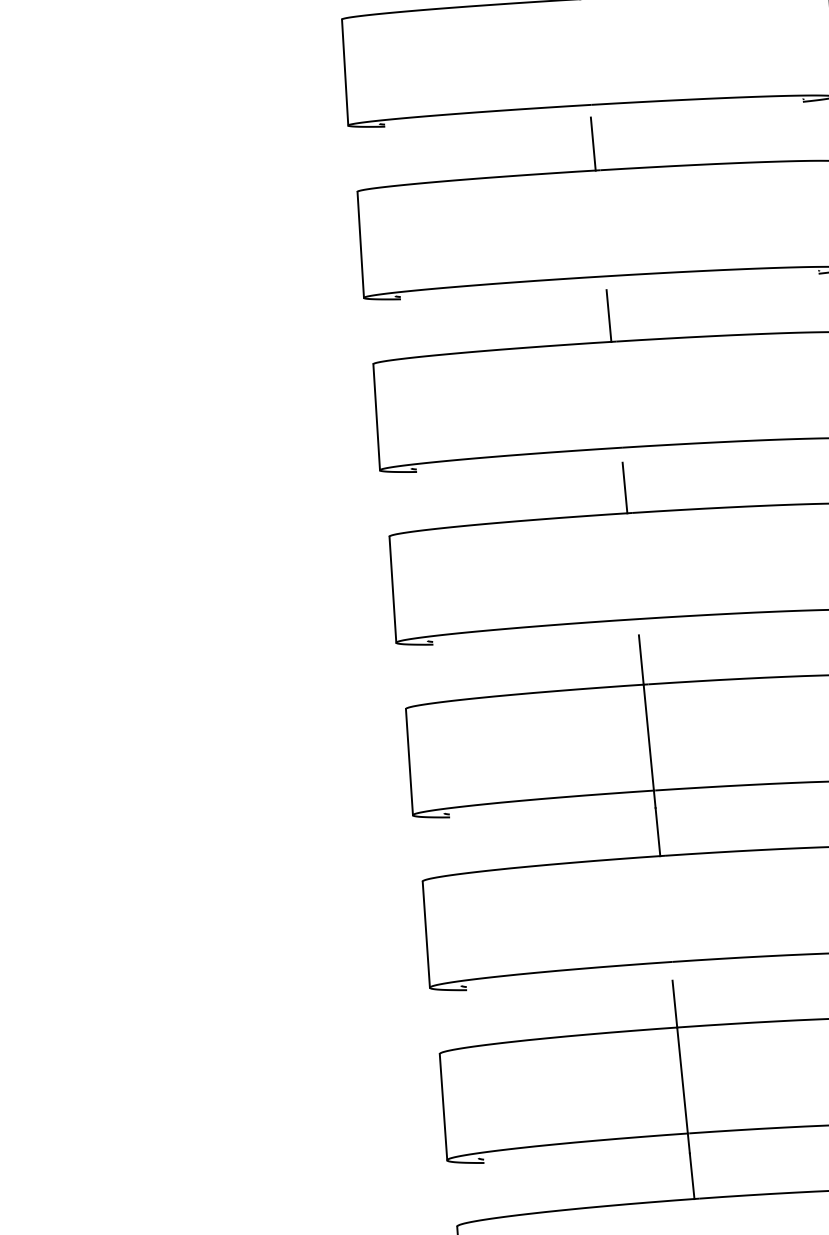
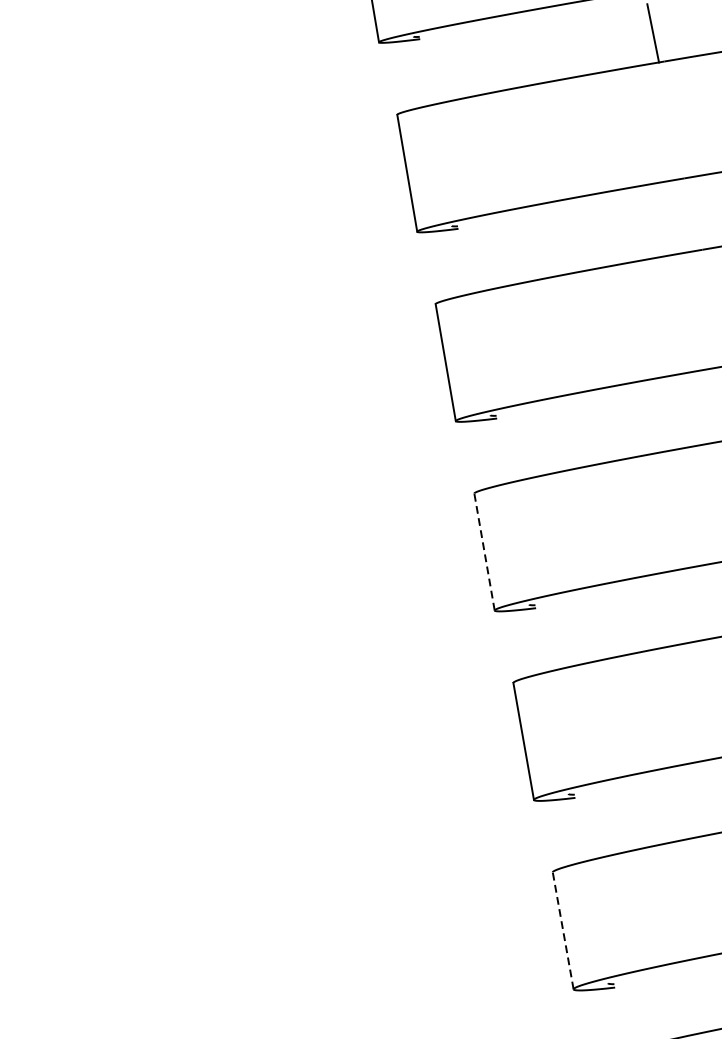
line: (608, 316) -> (690, 222), removed
line: (392, 589) -> (484, 551), solid -> dashed
line: (426, 934) -> (563, 930), solid -> dashed

